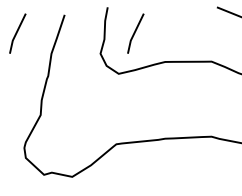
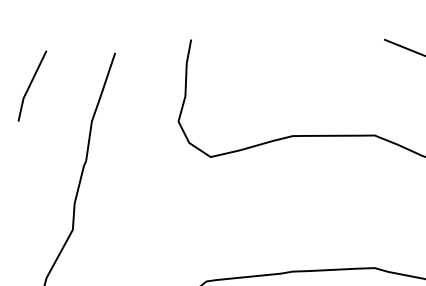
line: (135, 33) -> (240, 85), removed

